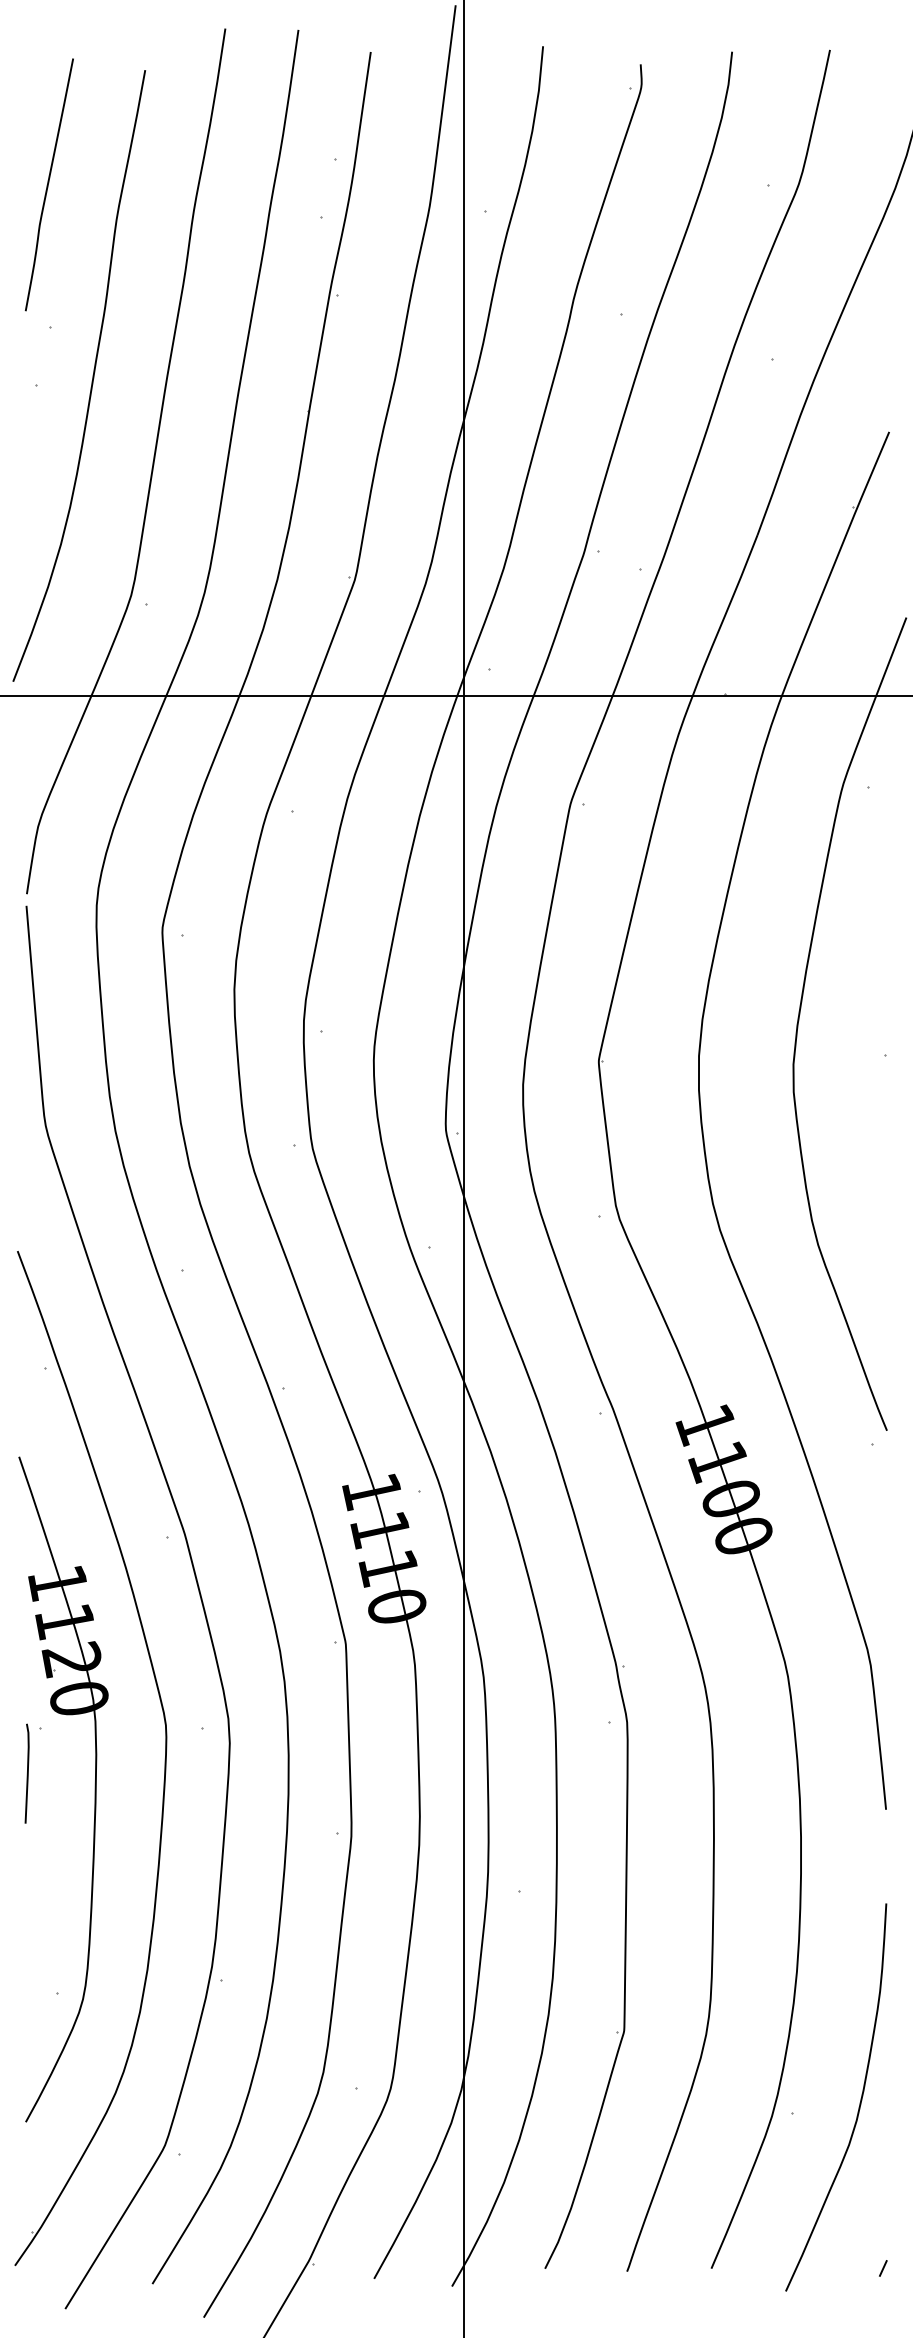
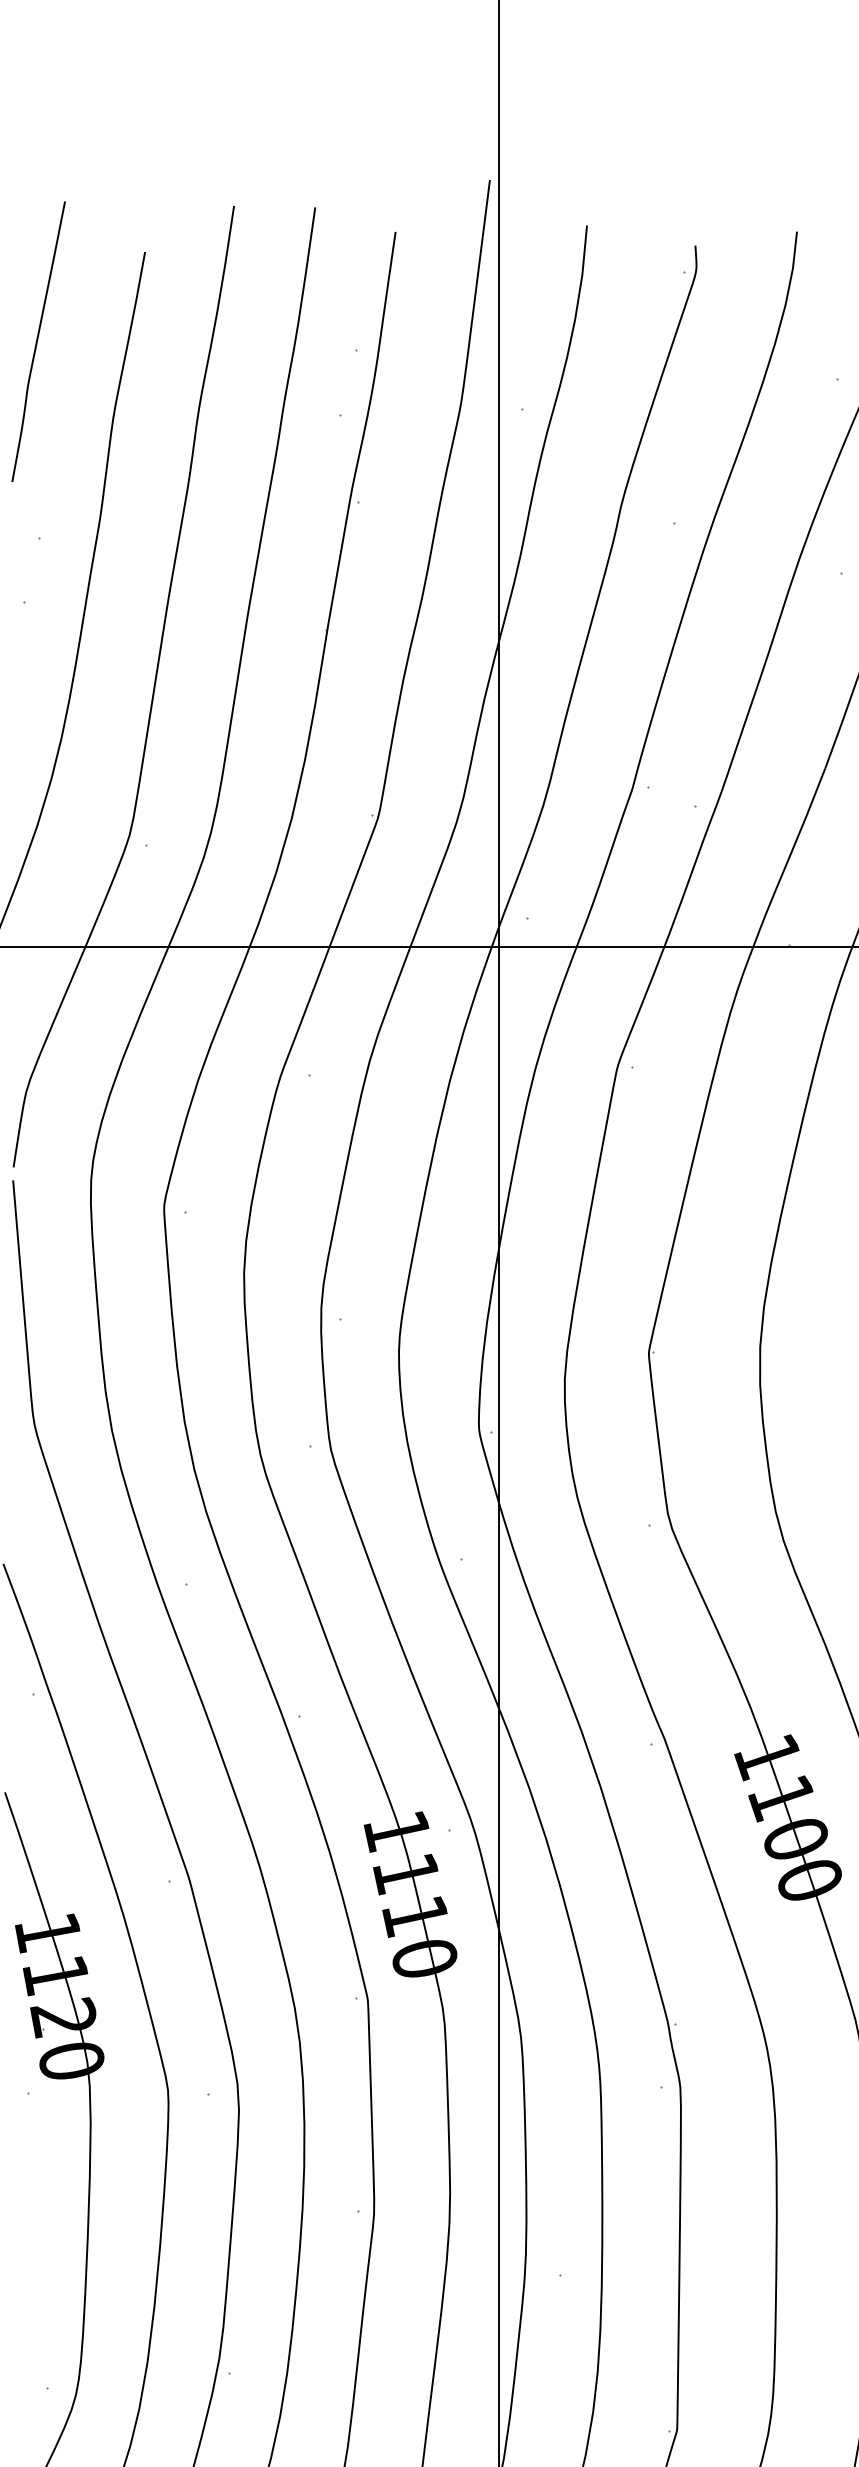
curve: (48, 184) -> (37, 341), moved
line: (27, 1773) -> (14, 2144), removed

